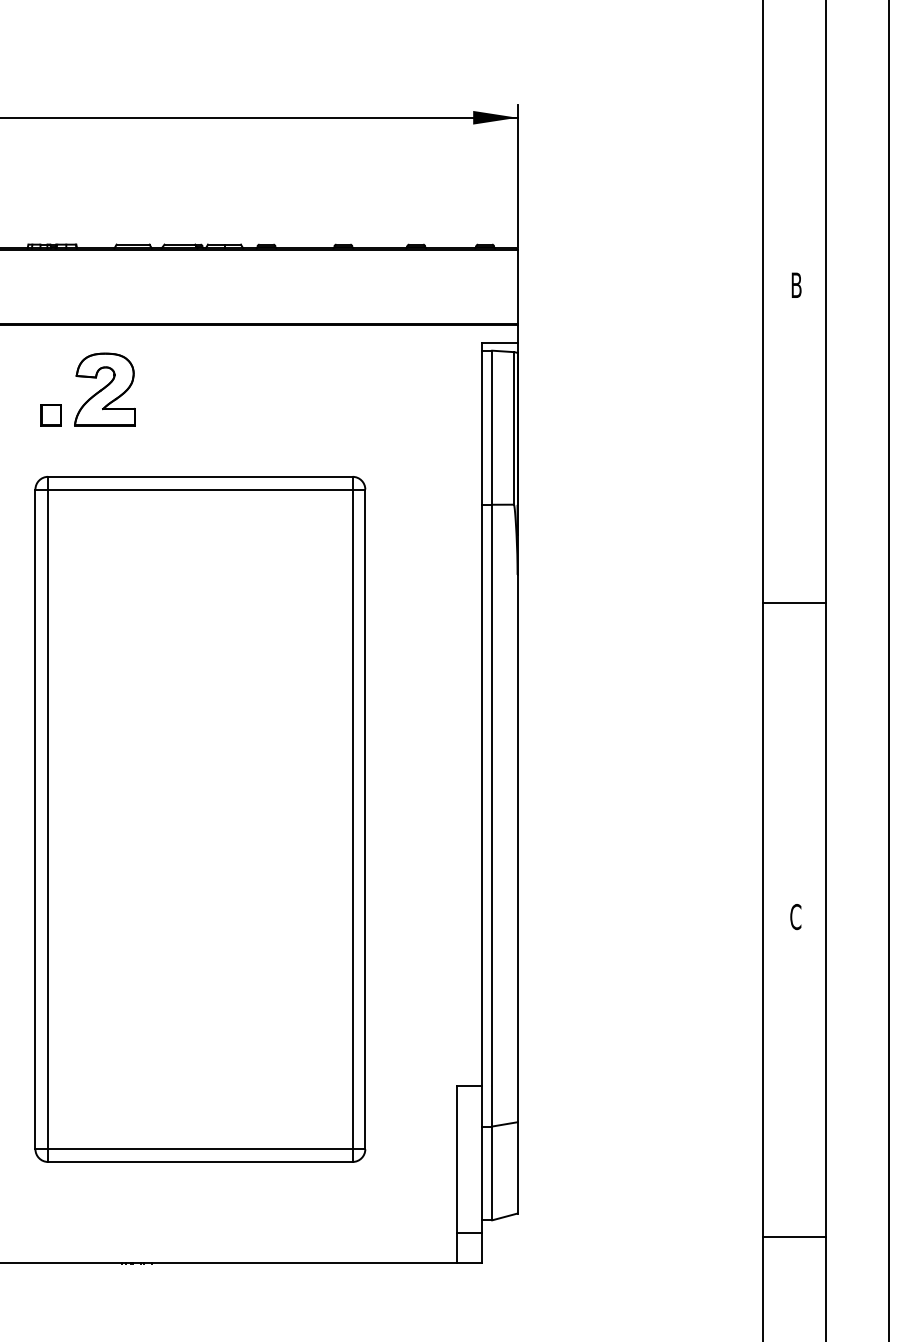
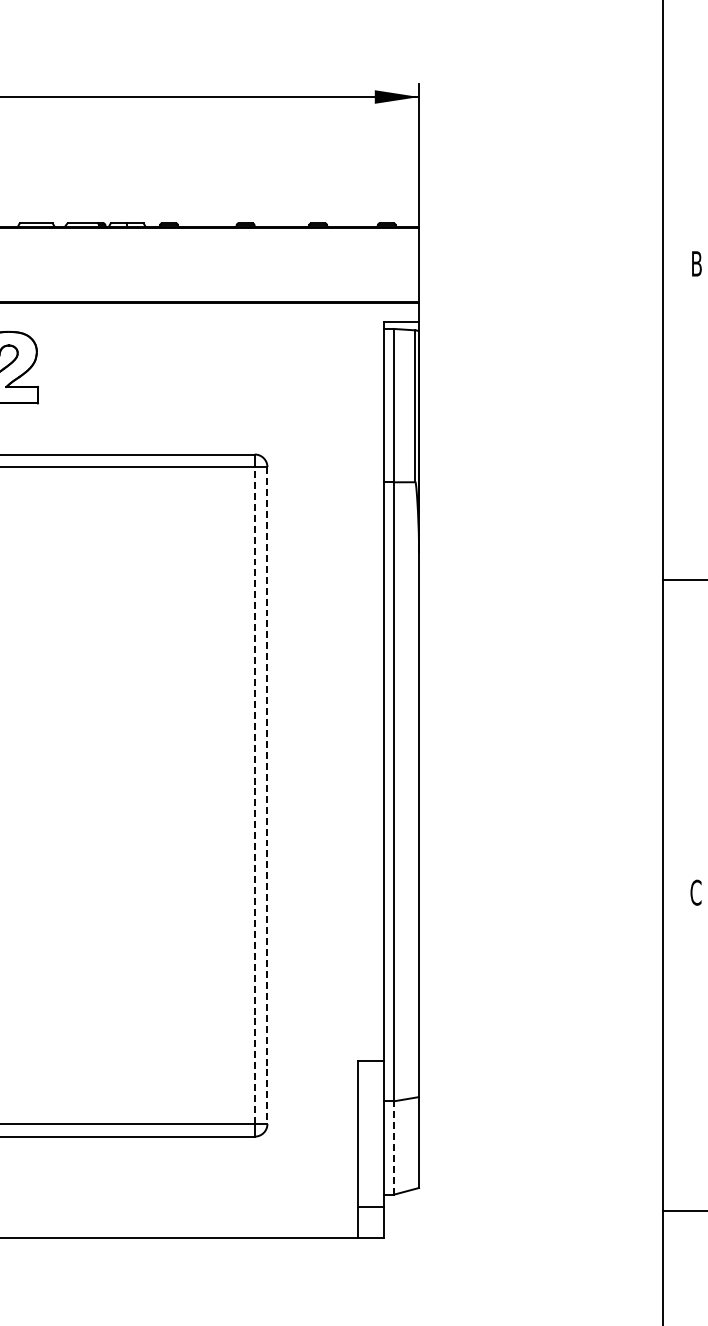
line: (352, 819) -> (254, 795), solid -> dashed
line: (365, 819) -> (267, 795), solid -> dashed
line: (492, 1173) -> (394, 1148), solid -> dashed

